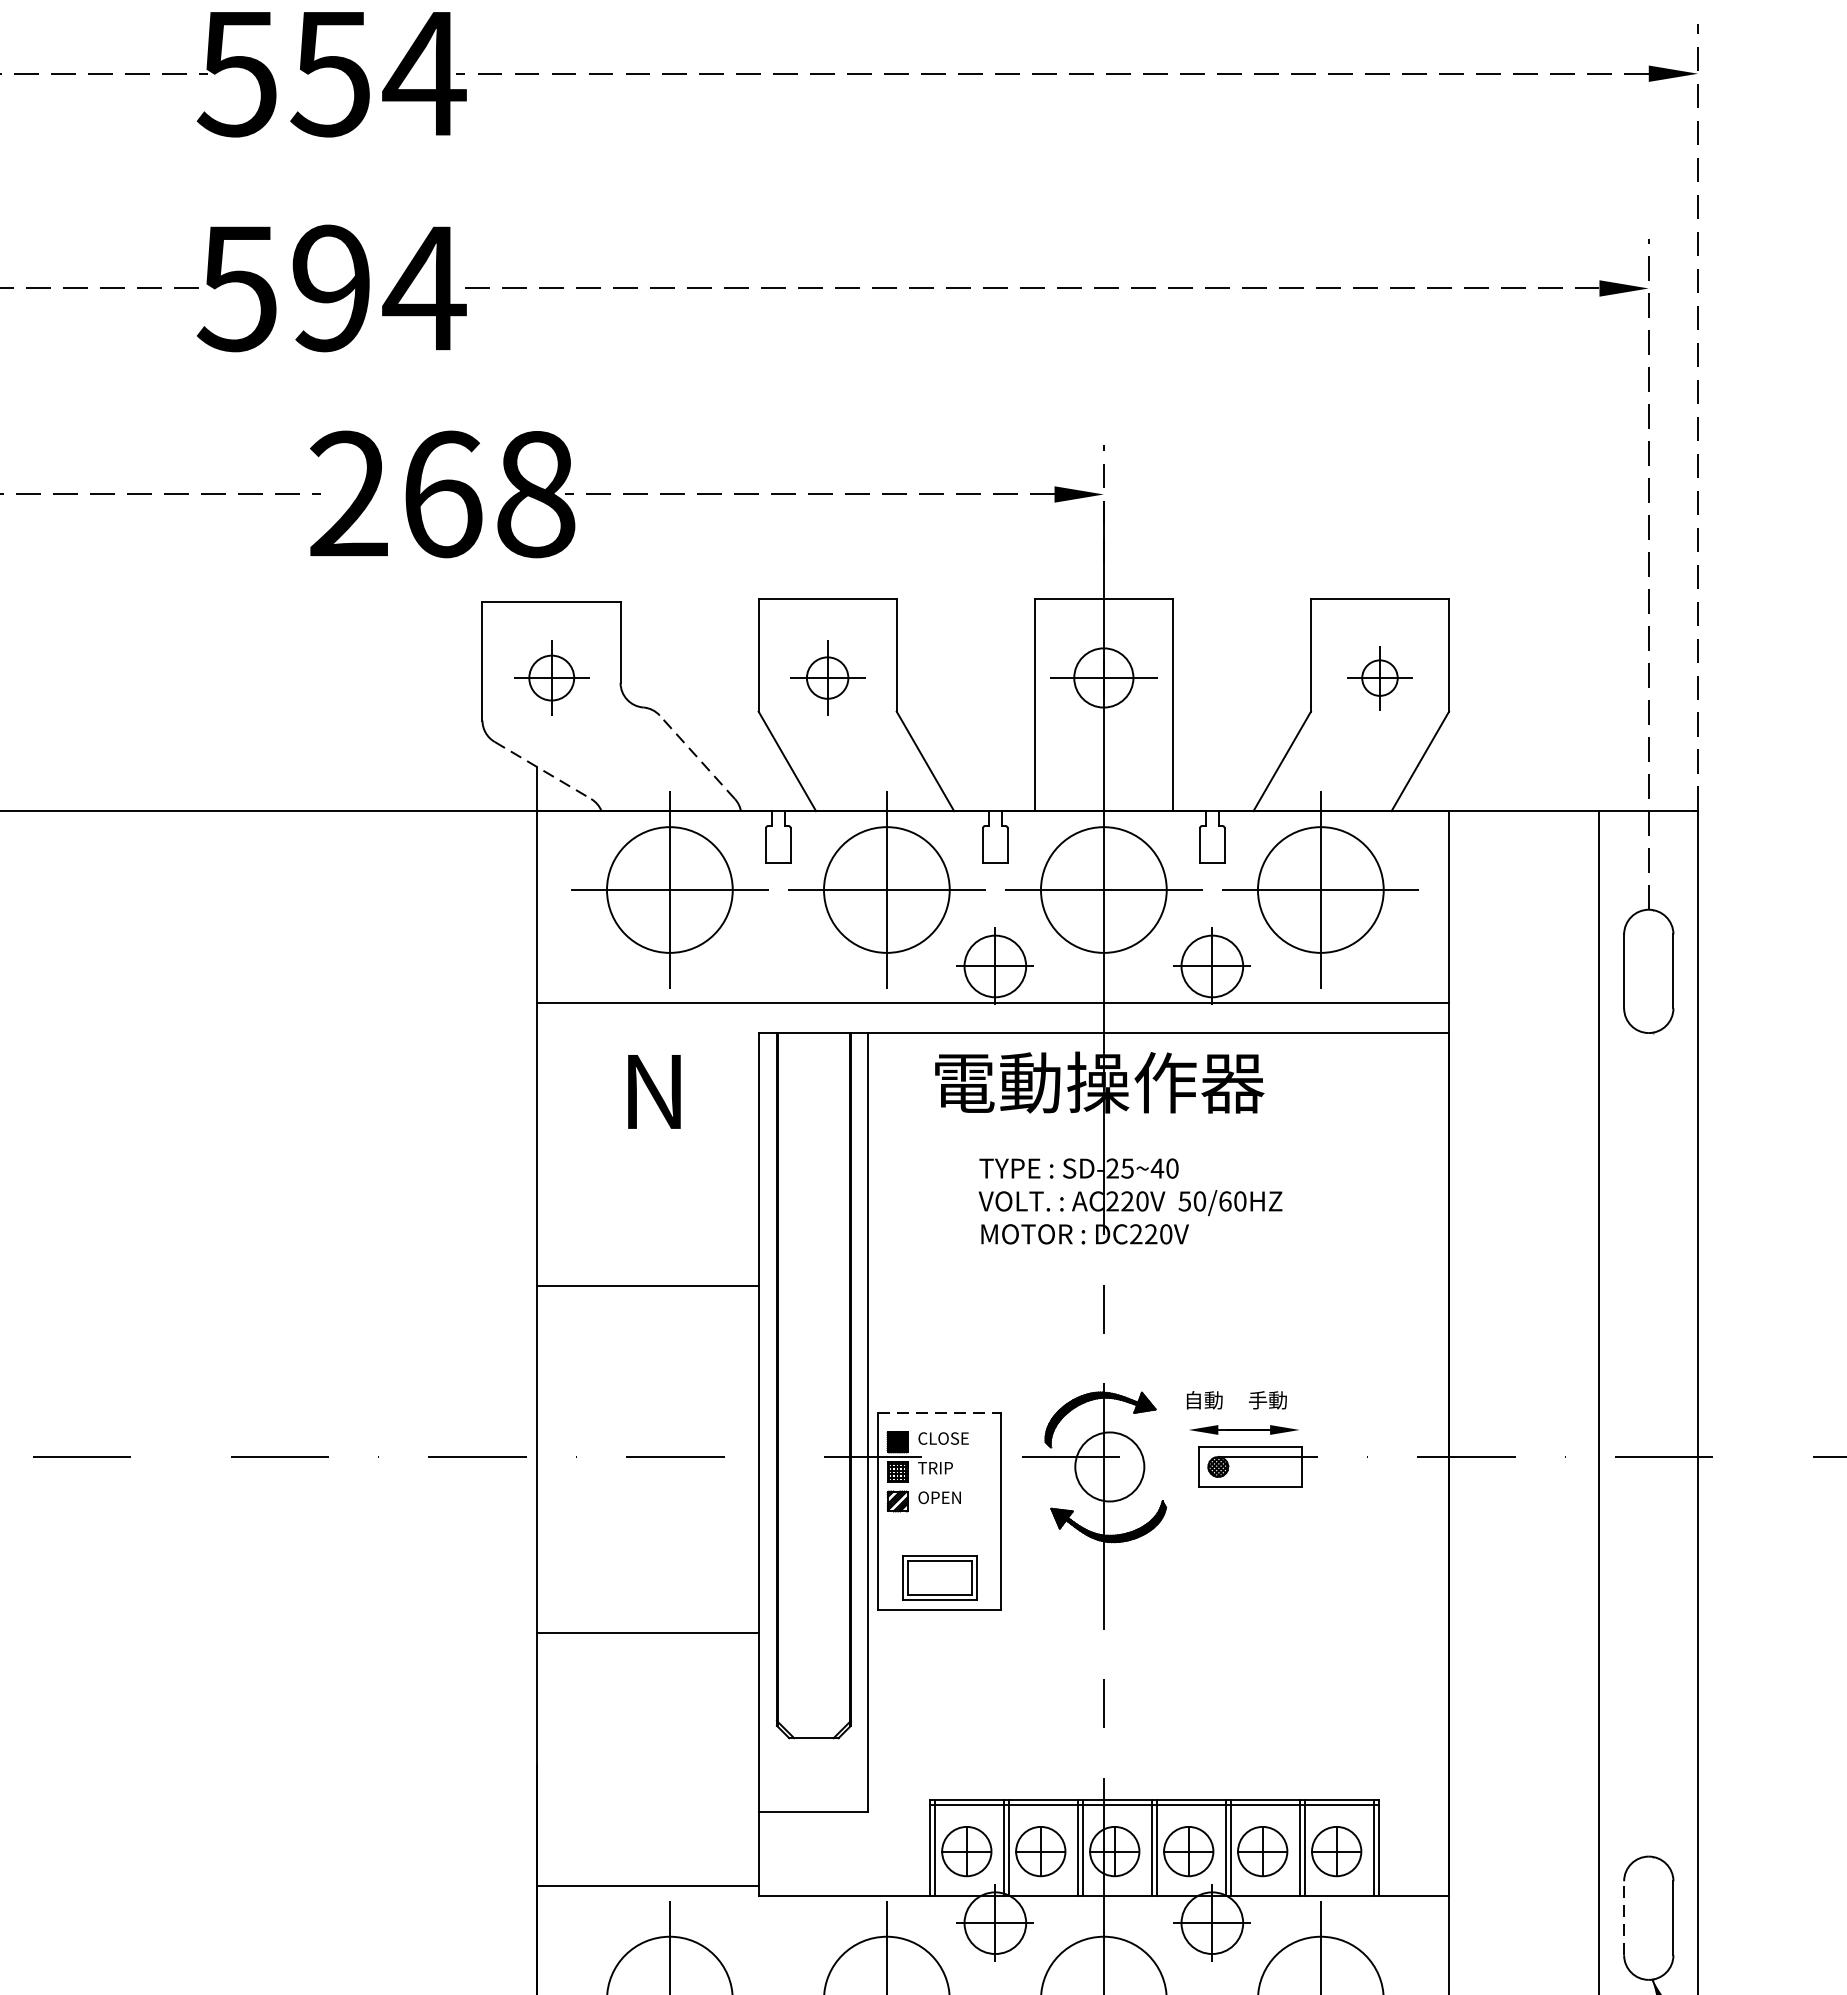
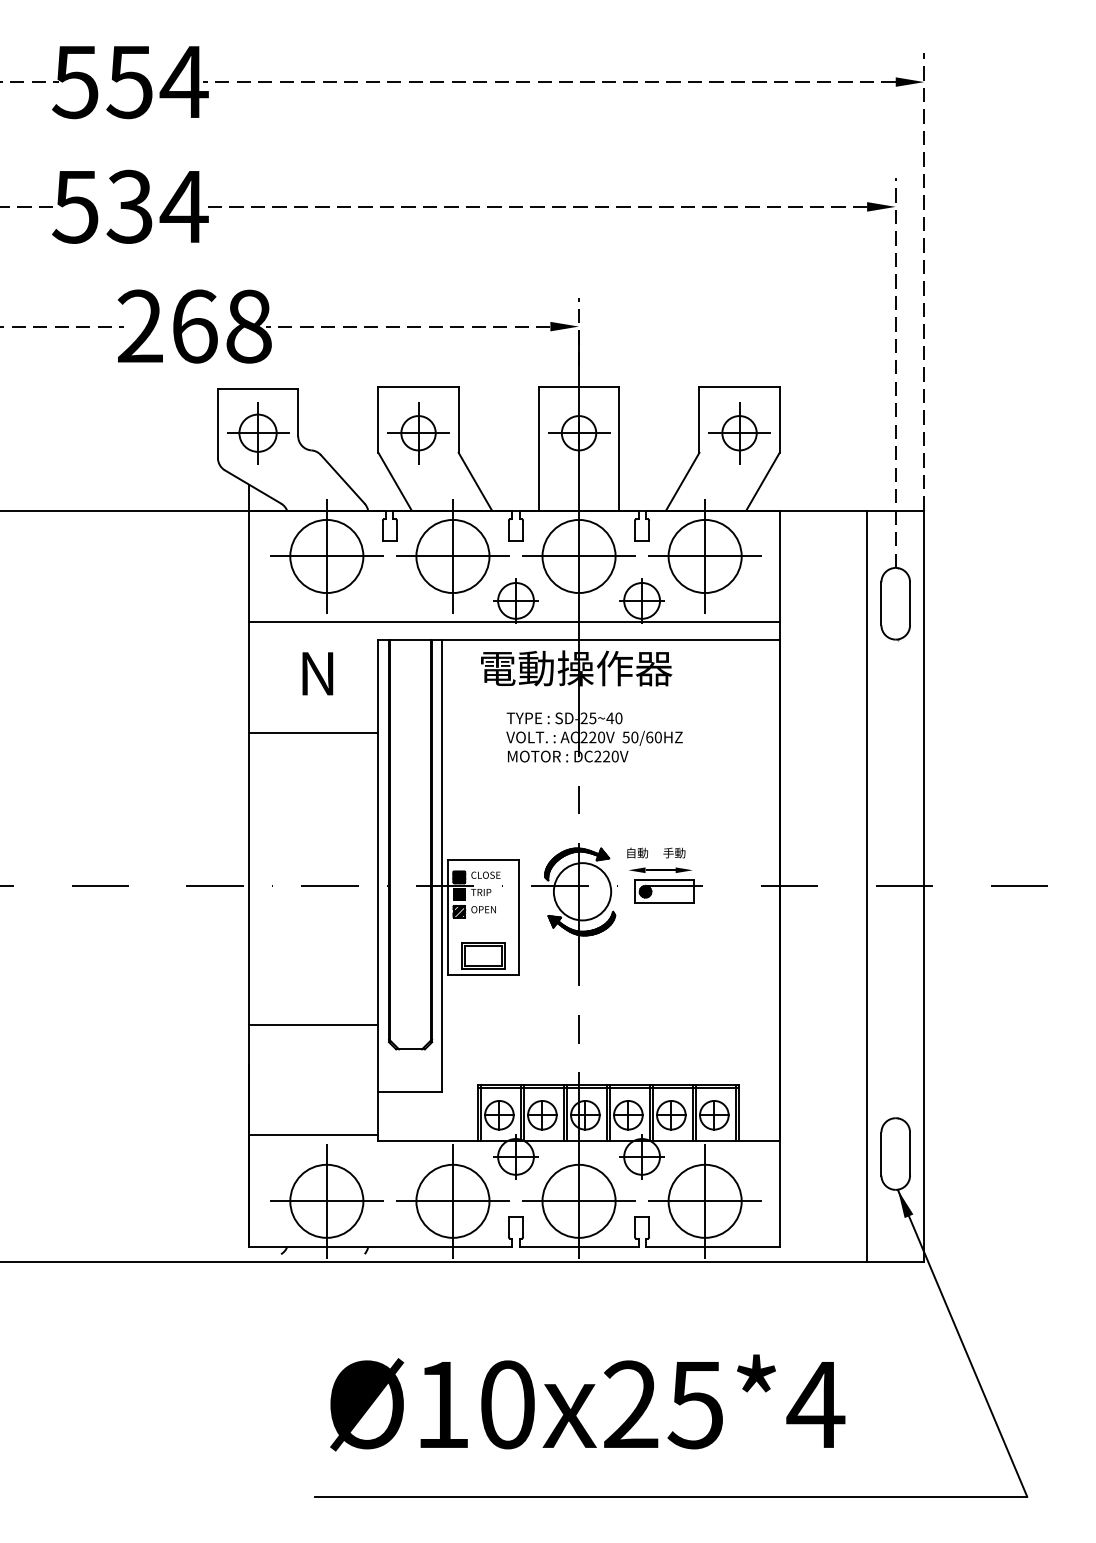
text: (330, 287) -> (129, 206), 594 -> 534
part: (552, 678) -> (258, 433), size x1.43
part: (827, 678) -> (418, 433), size x1.43
part: (1379, 678) -> (739, 433), size x1.67
line: (696, 757) -> (342, 479), dashed -> solid
line: (543, 769) -> (253, 486), dashed -> solid
line: (646, 1285) -> (313, 732), moved
line: (939, 1413) -> (483, 860), dashed -> solid
circle: (1109, 1466) -> (582, 891), size x1.43
line: (646, 1633) -> (313, 1025), moved
line: (1624, 1917) -> (881, 1153), dashed -> solid

